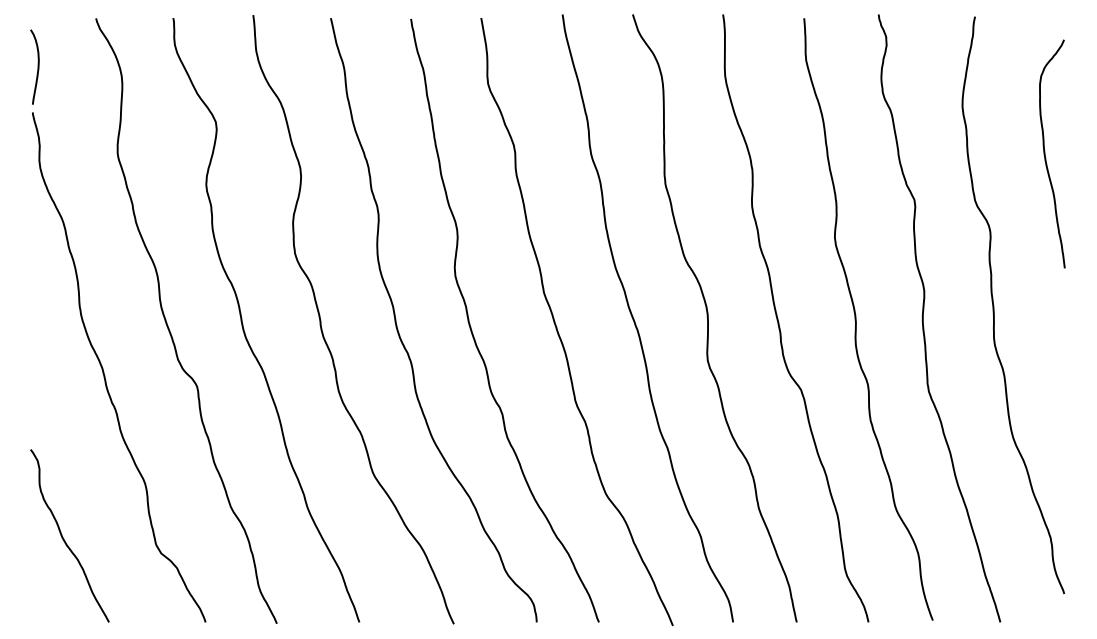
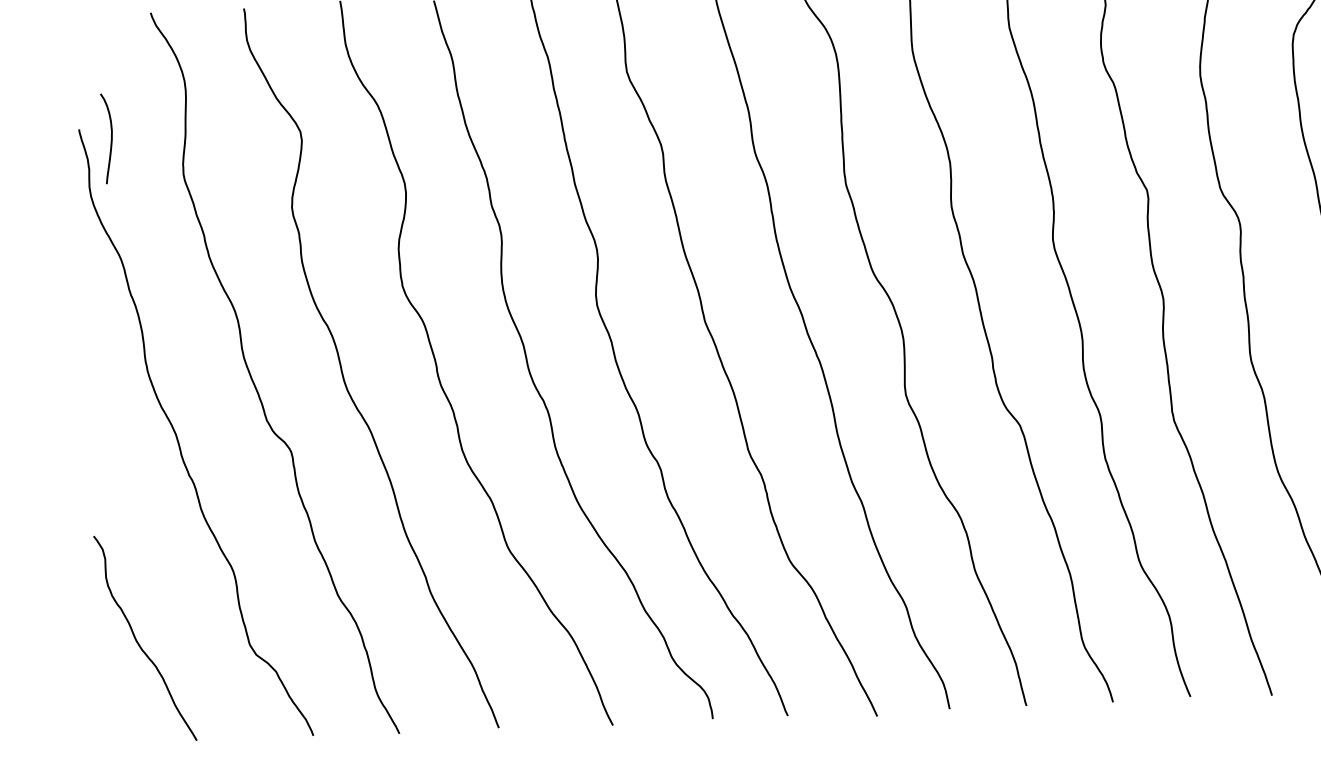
curve: (37, 66) -> (110, 137), moved

